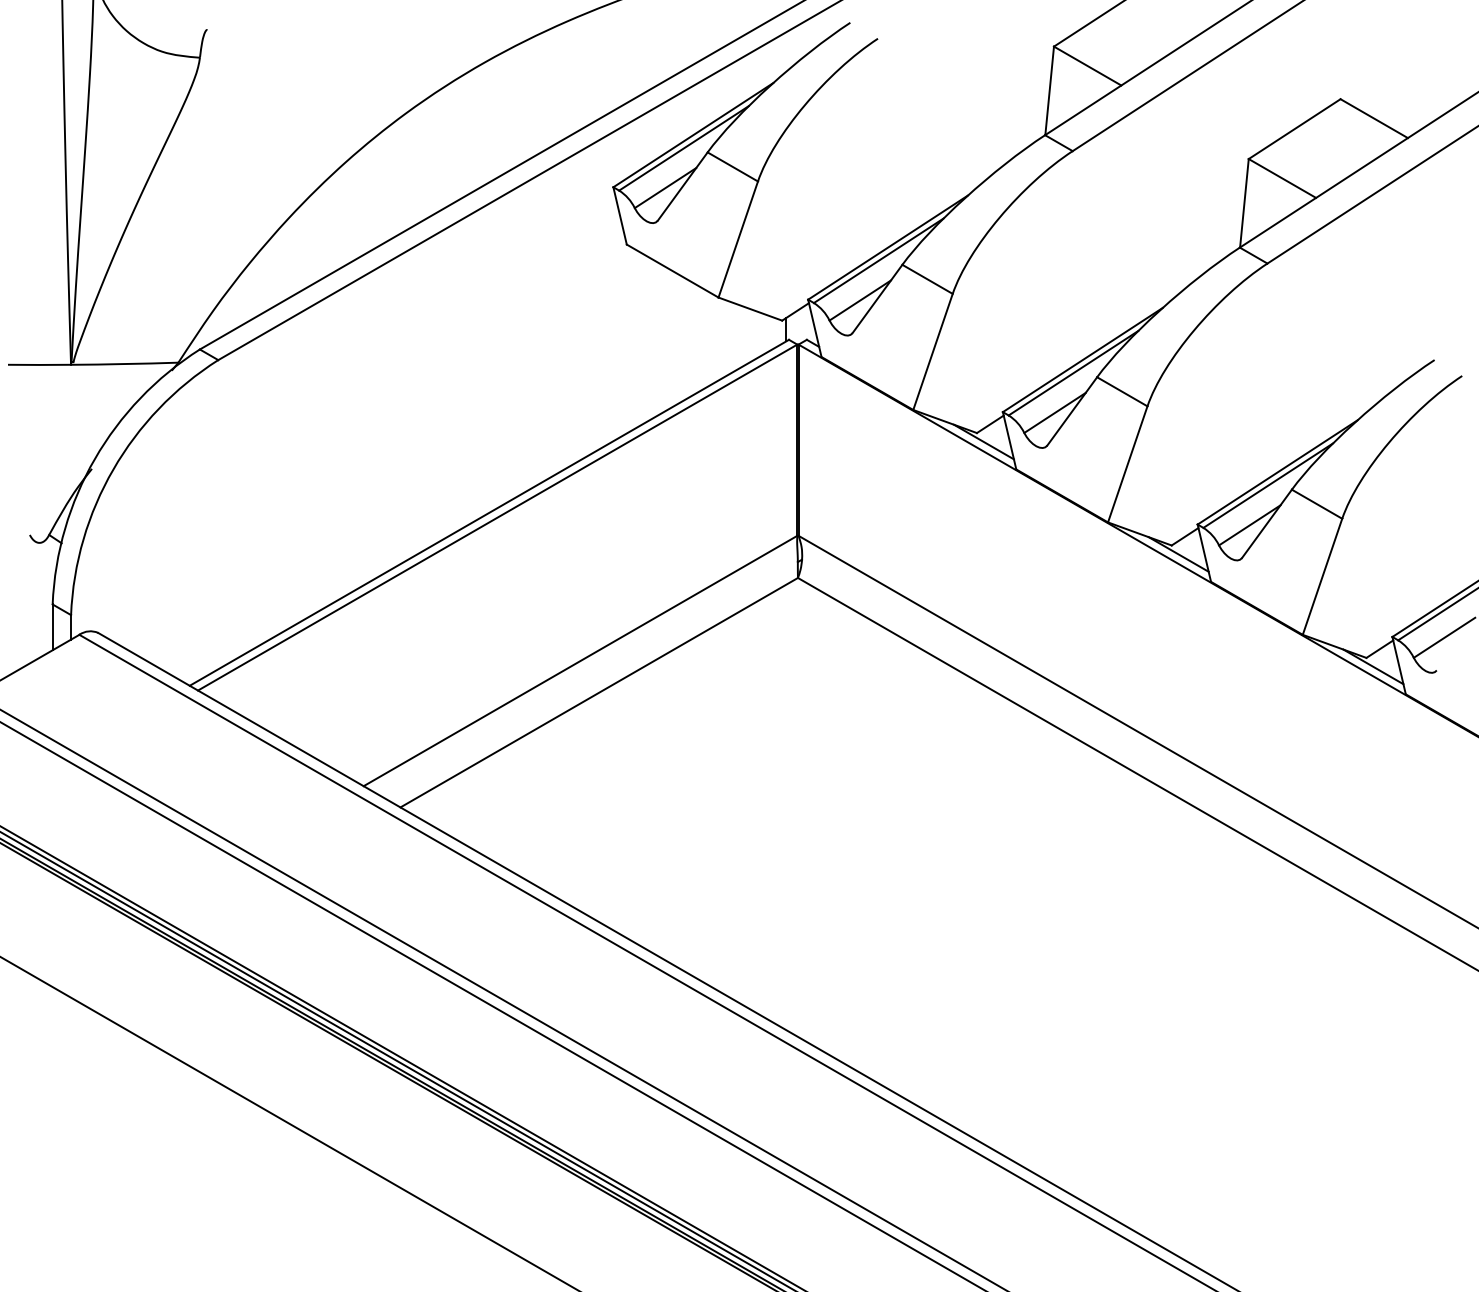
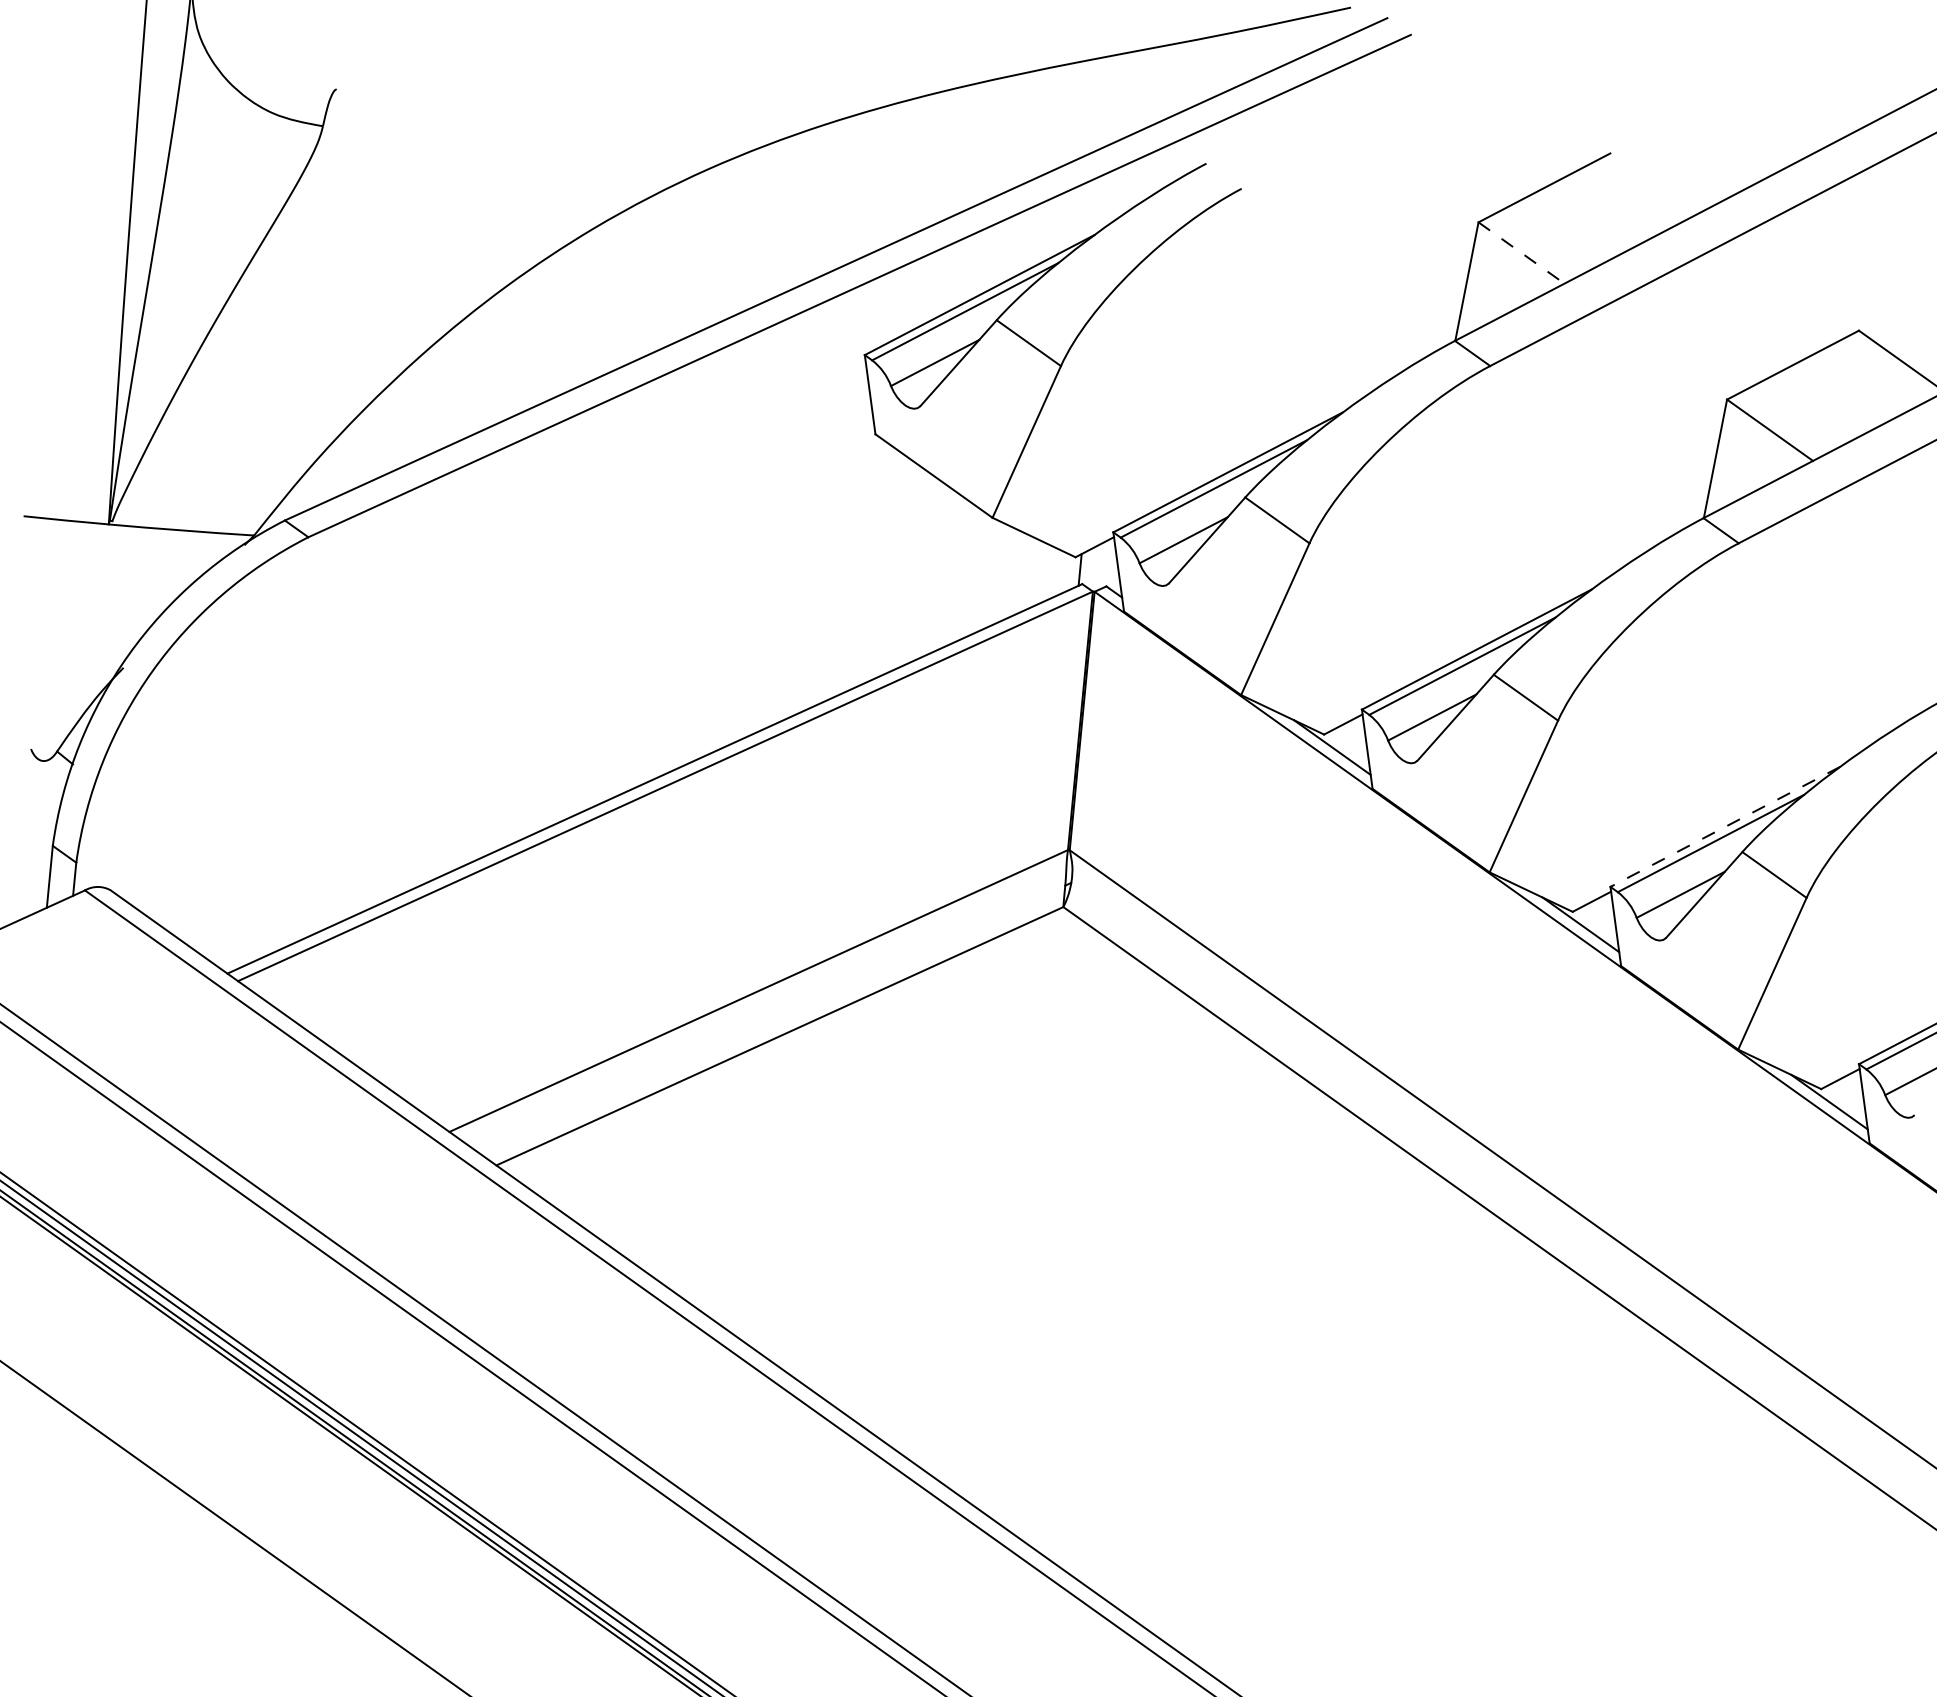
line: (1087, 66) -> (1521, 253), solid -> dashed
line: (1277, 472) -> (1725, 826), solid -> dashed

